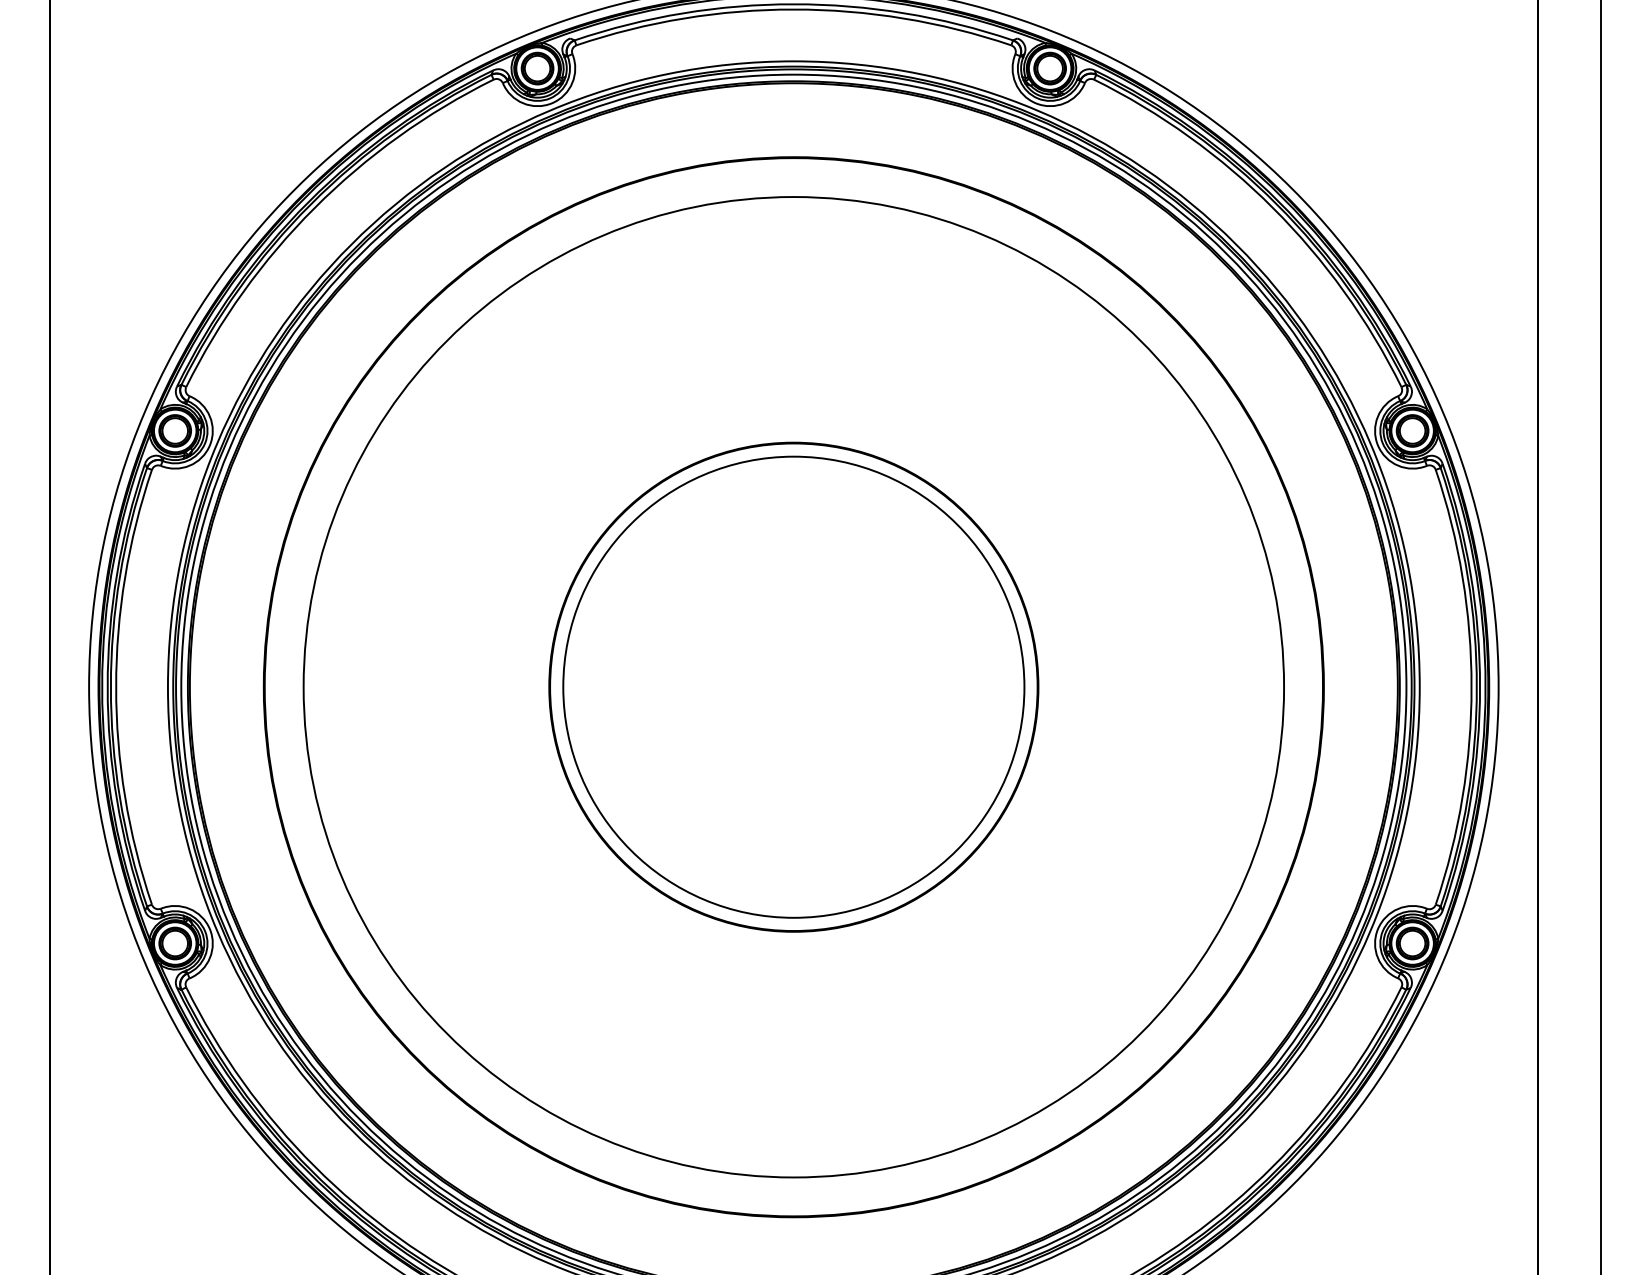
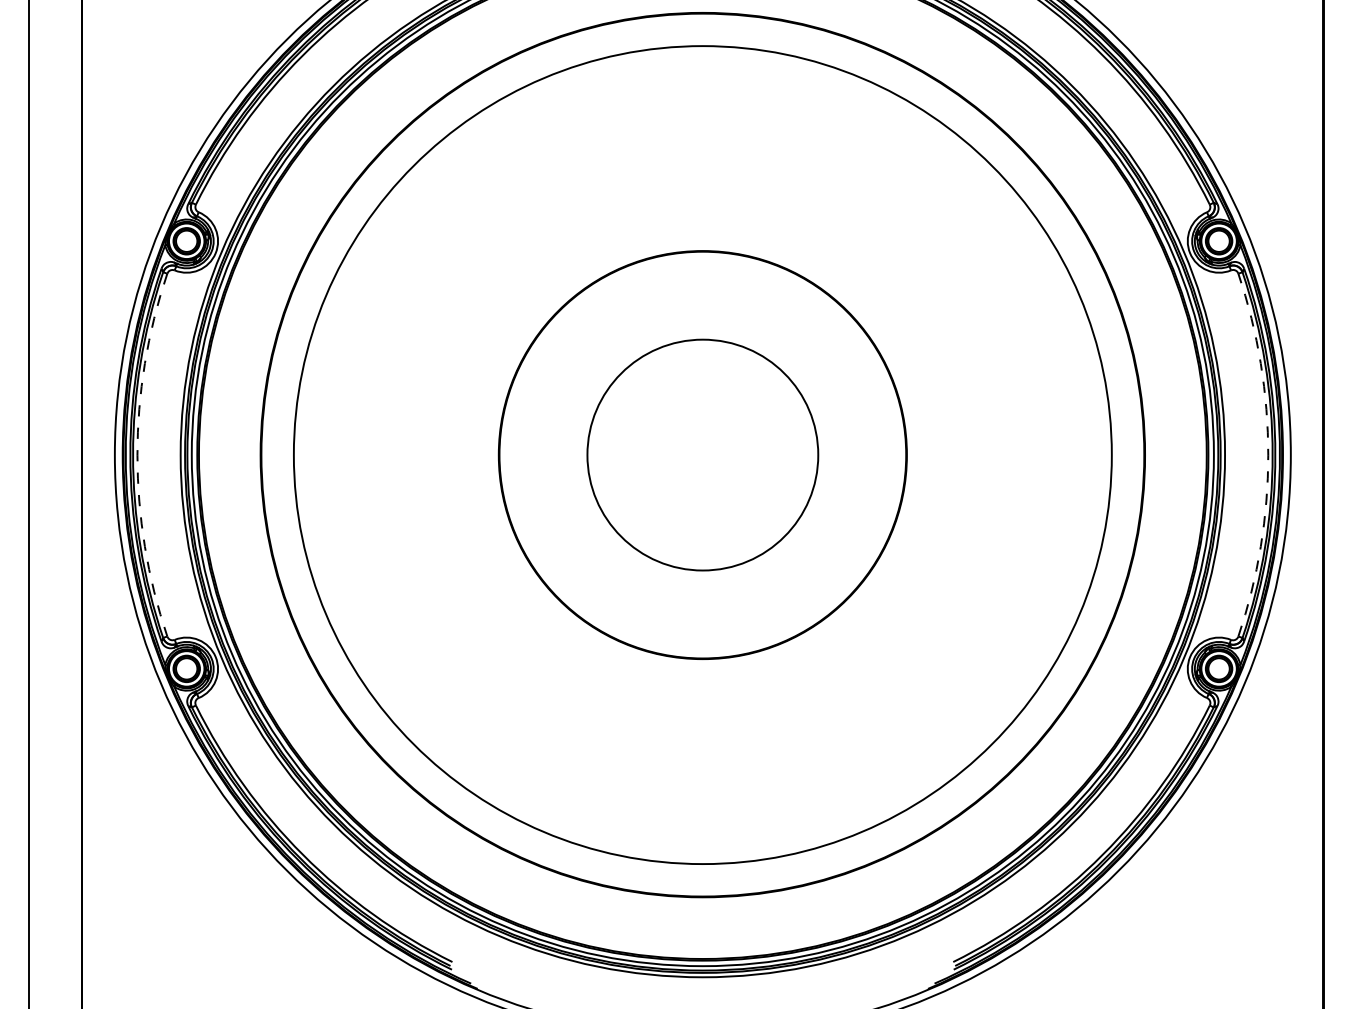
circle: (793, 686) -> (702, 454), size x0.6
arc: (116, 687) -> (137, 455), solid -> dashed
arc: (1471, 687) -> (1268, 455), solid -> dashed

